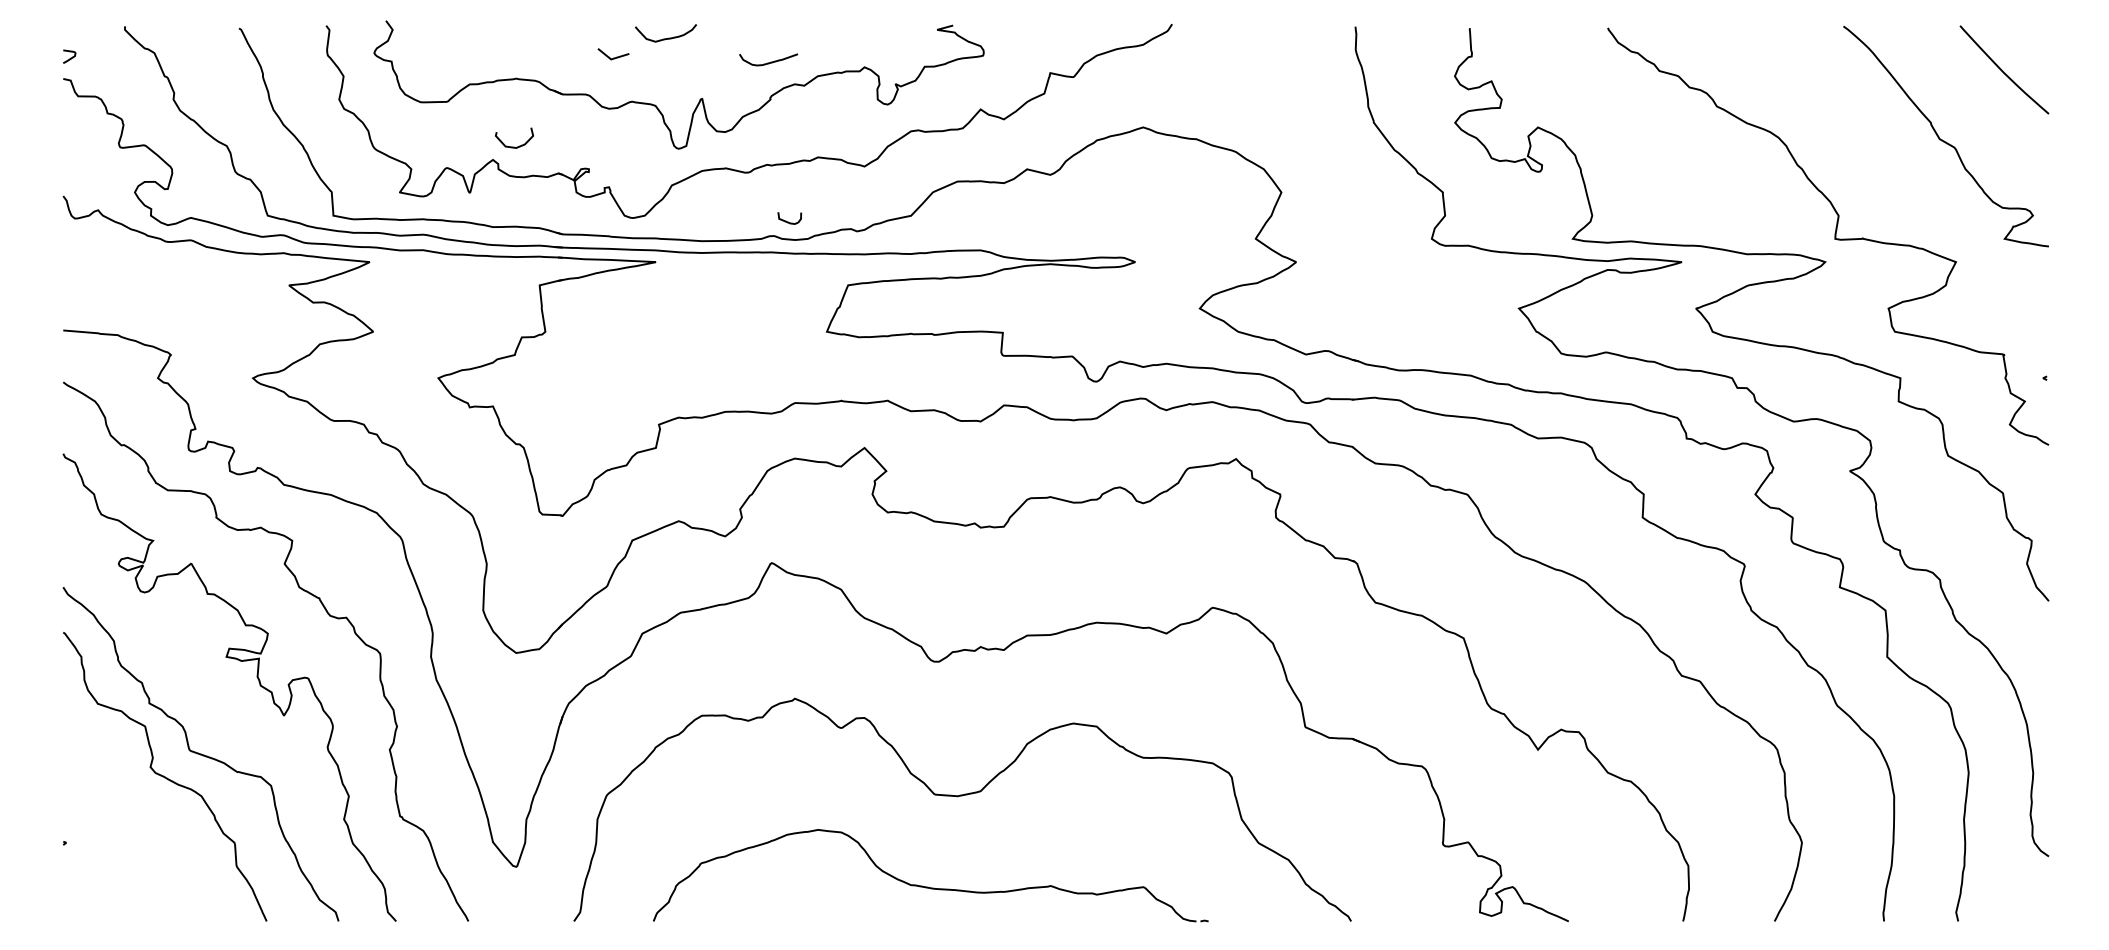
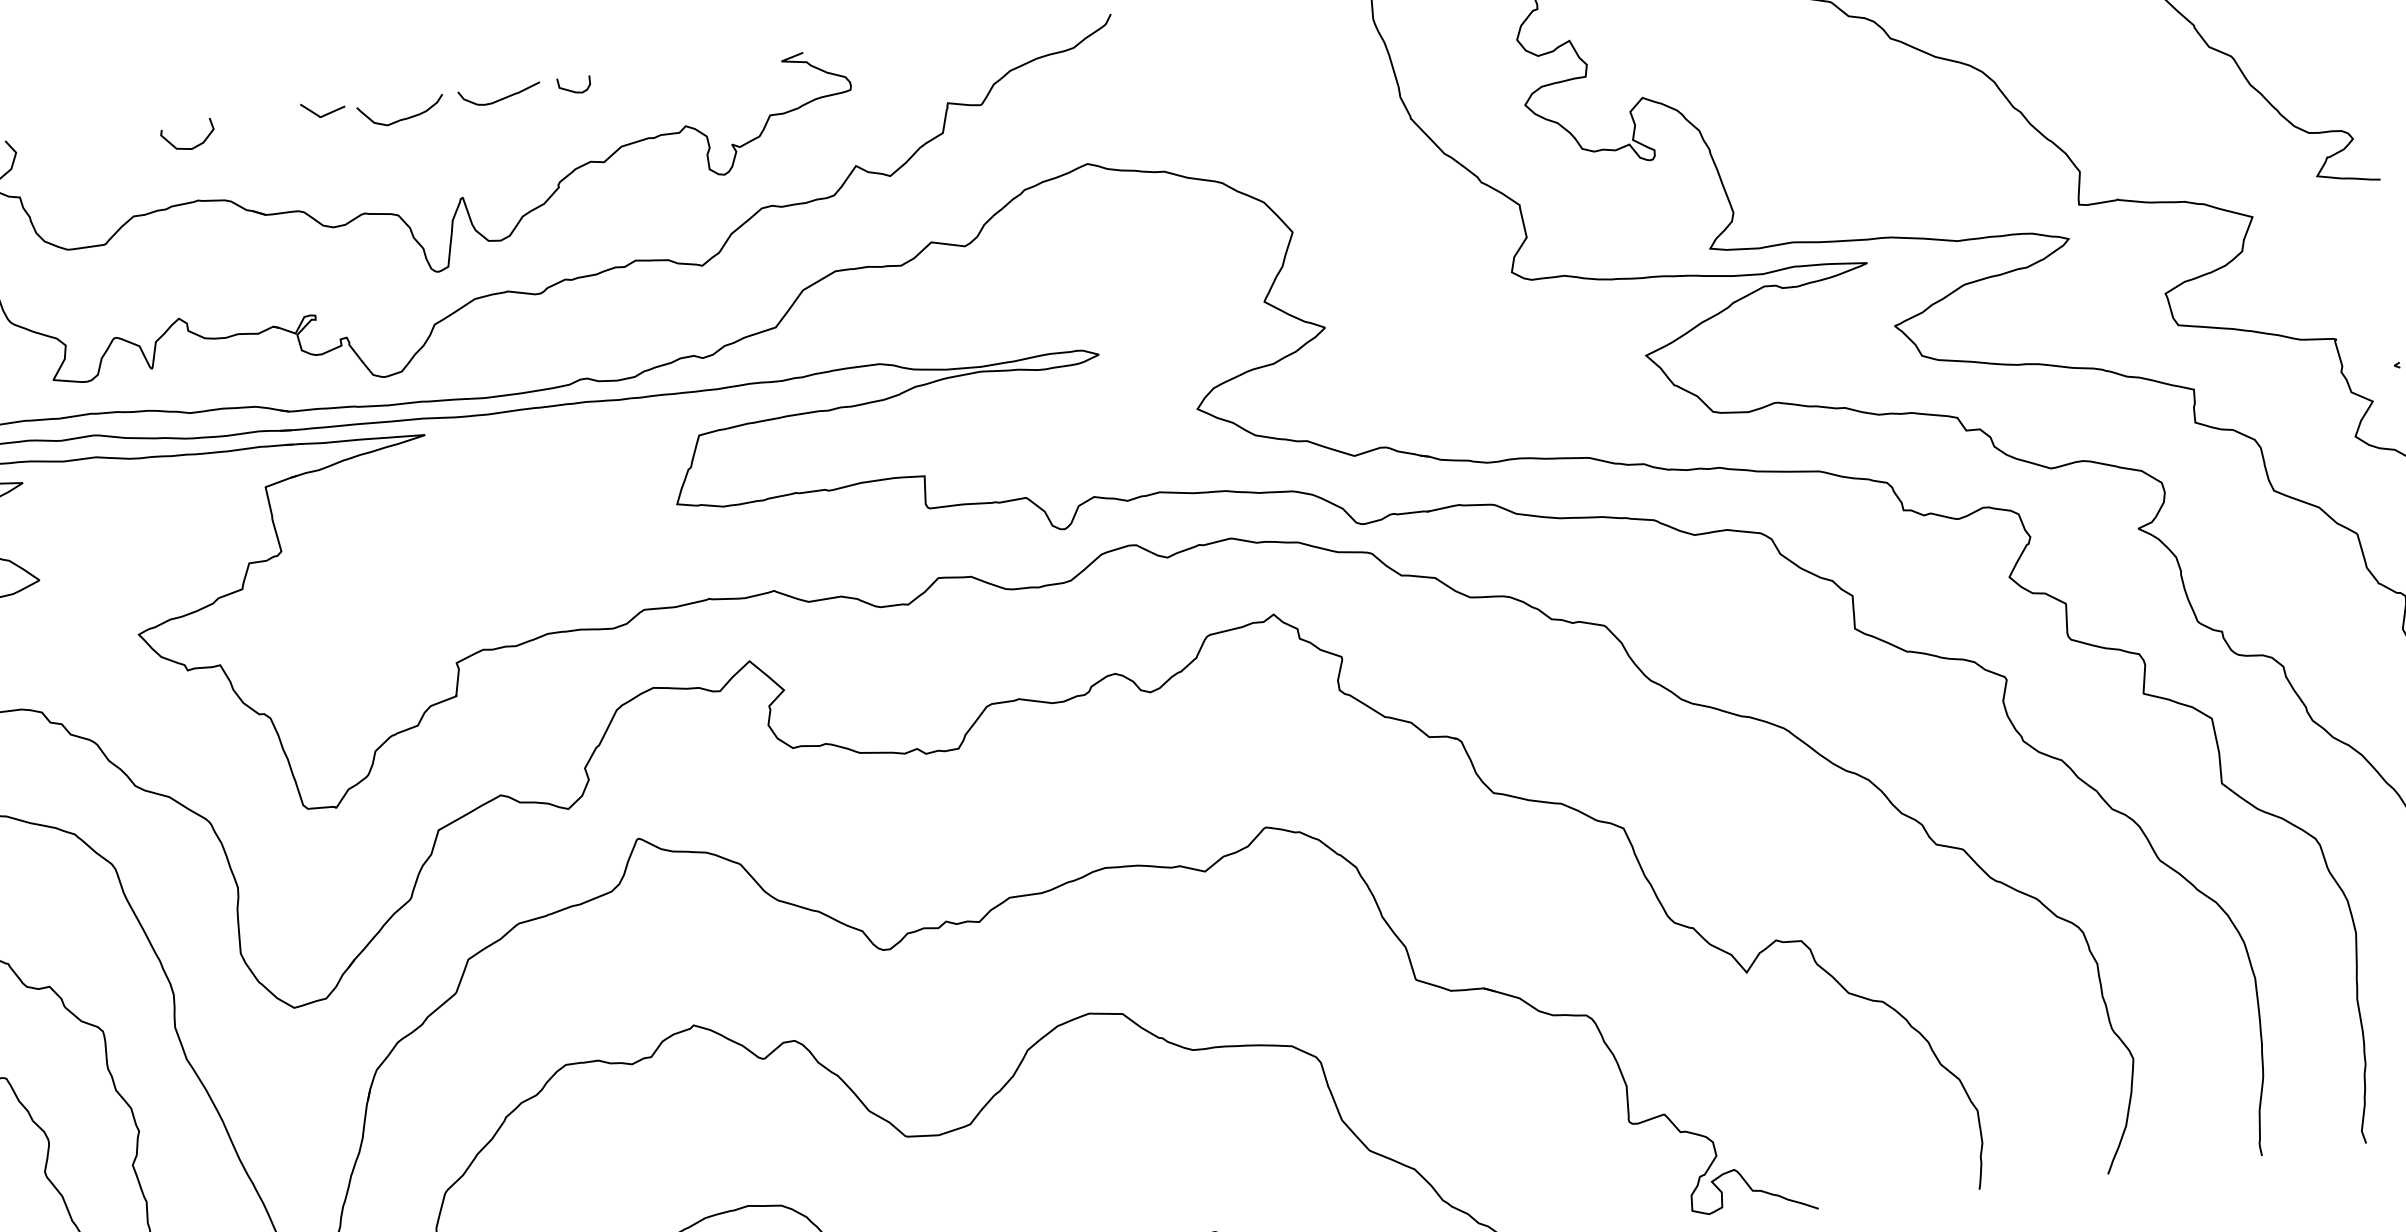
curve: (613, 57) -> (323, 114), moved
curve: (770, 61) -> (502, 97), moved
curve: (514, 146) -> (189, 147), moved
curve: (788, 221) -> (572, 90), moved

